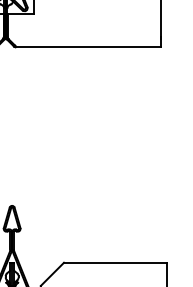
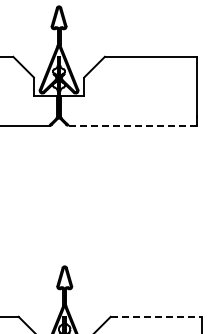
line: (88, 47) -> (132, 125), solid -> dashed
line: (115, 262) -> (156, 316), solid -> dashed

